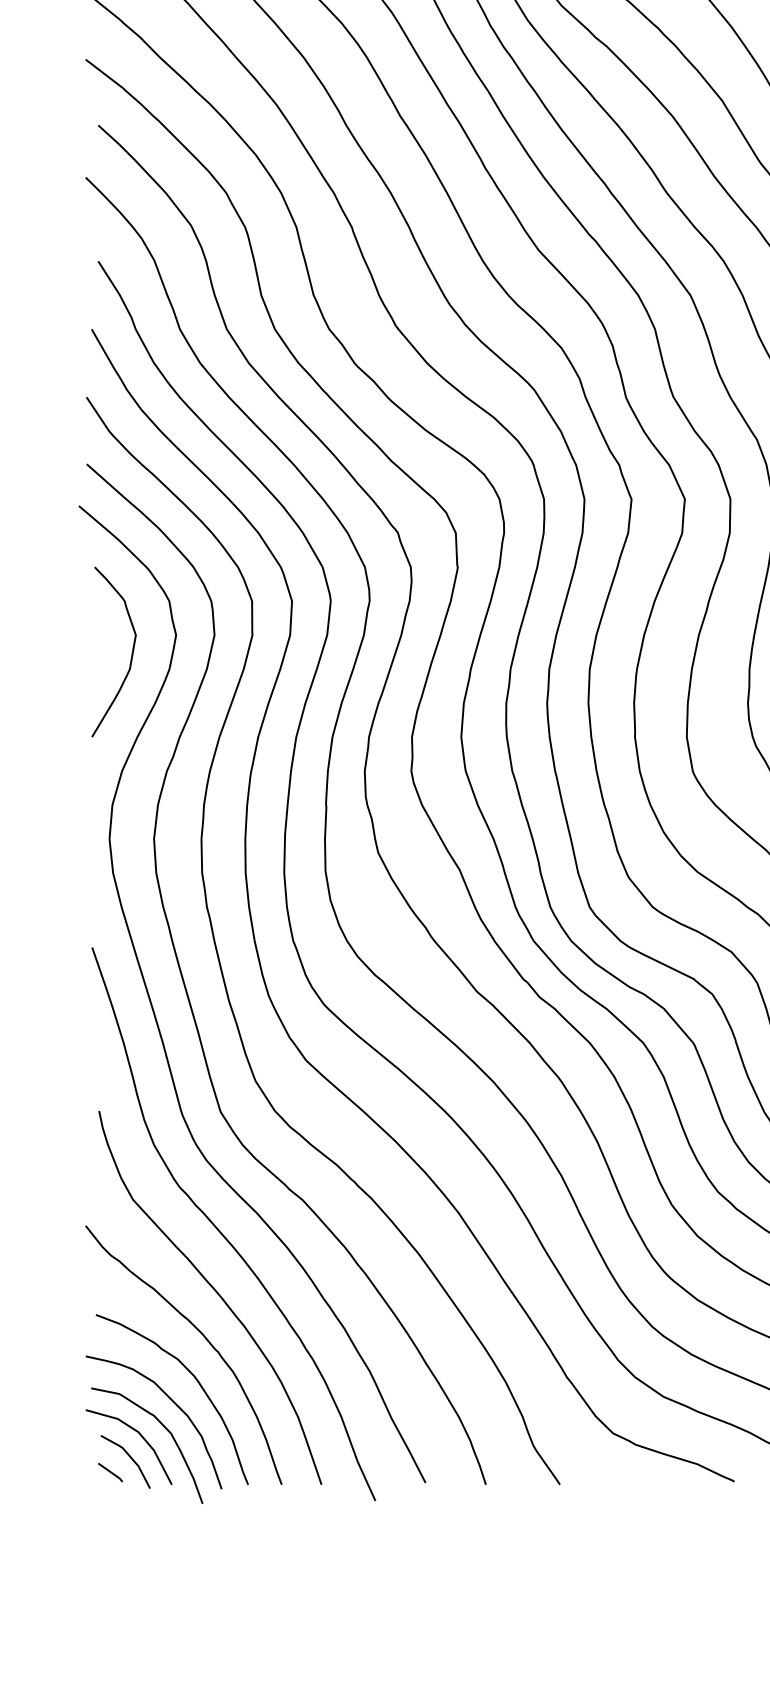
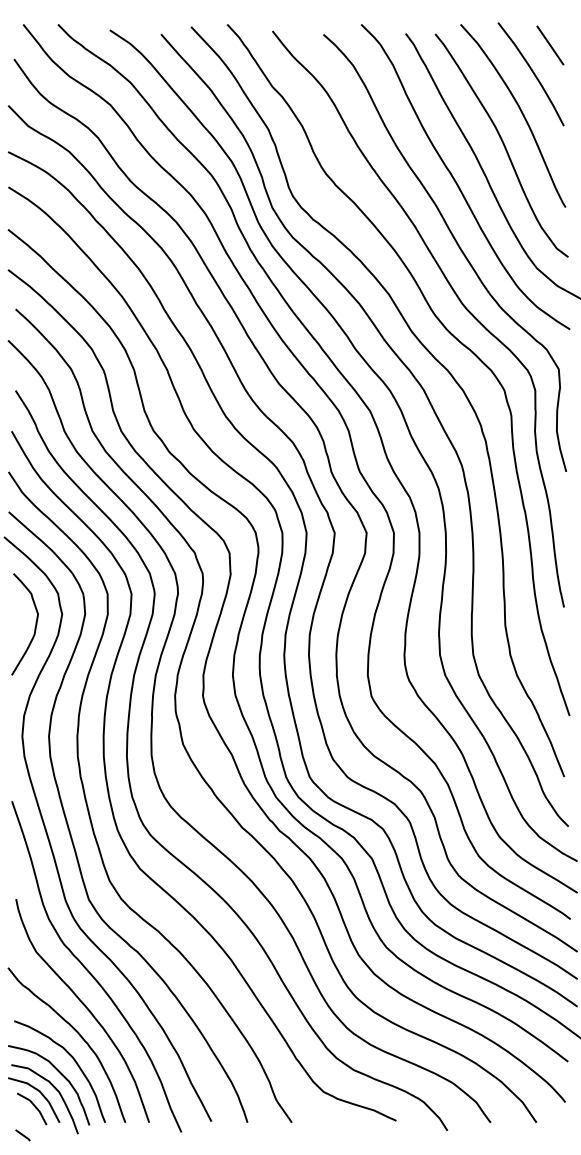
line: (109, 1472) -> (22, 1135), moved

